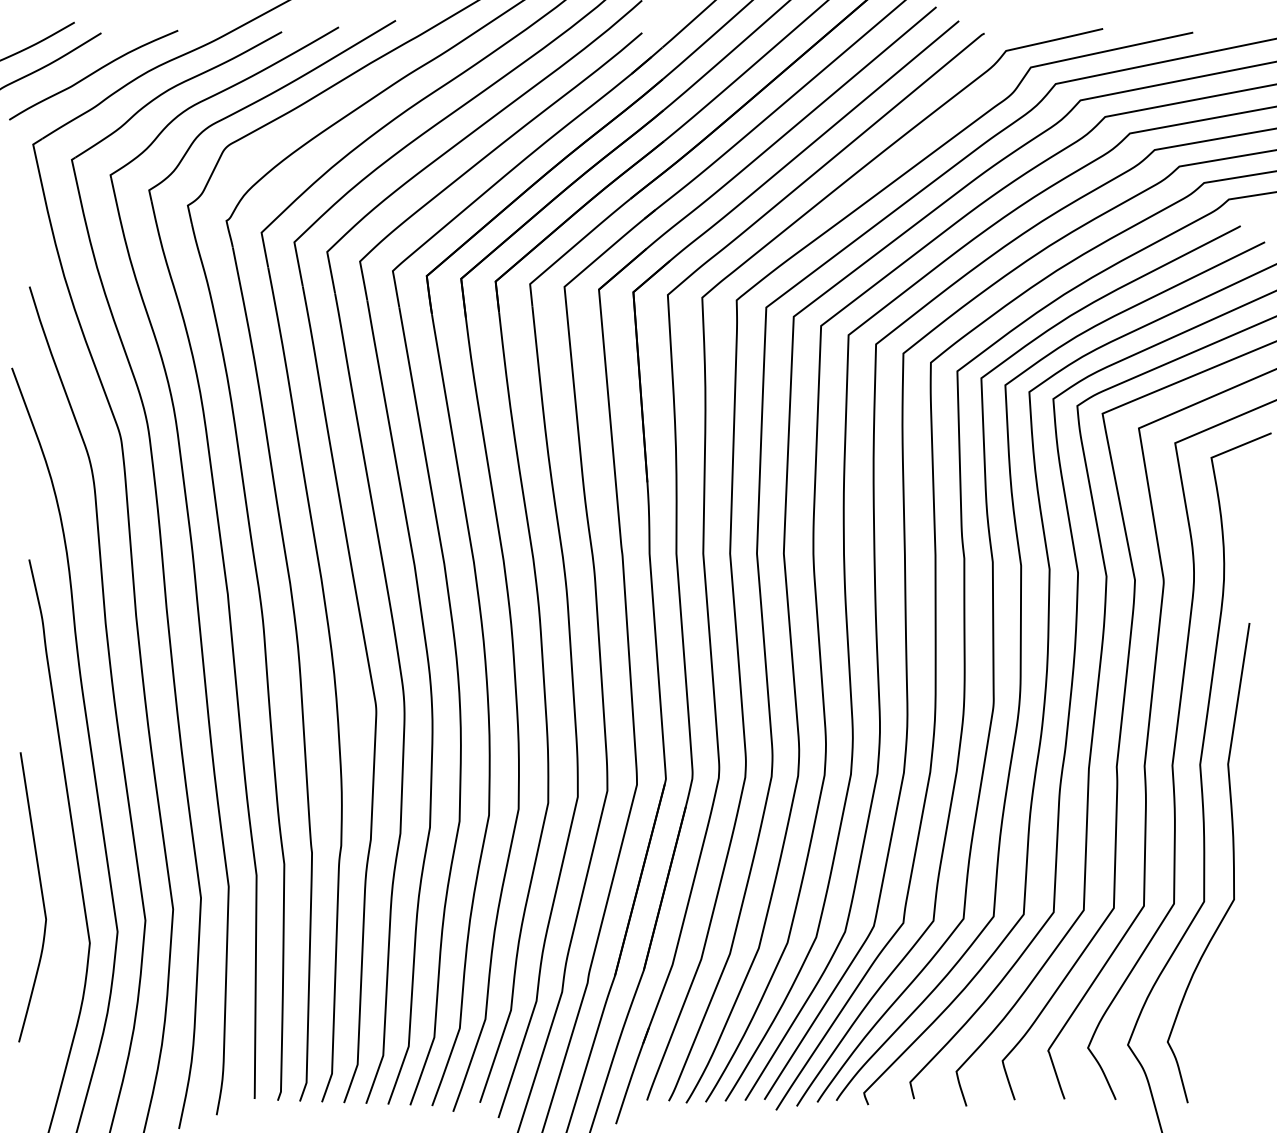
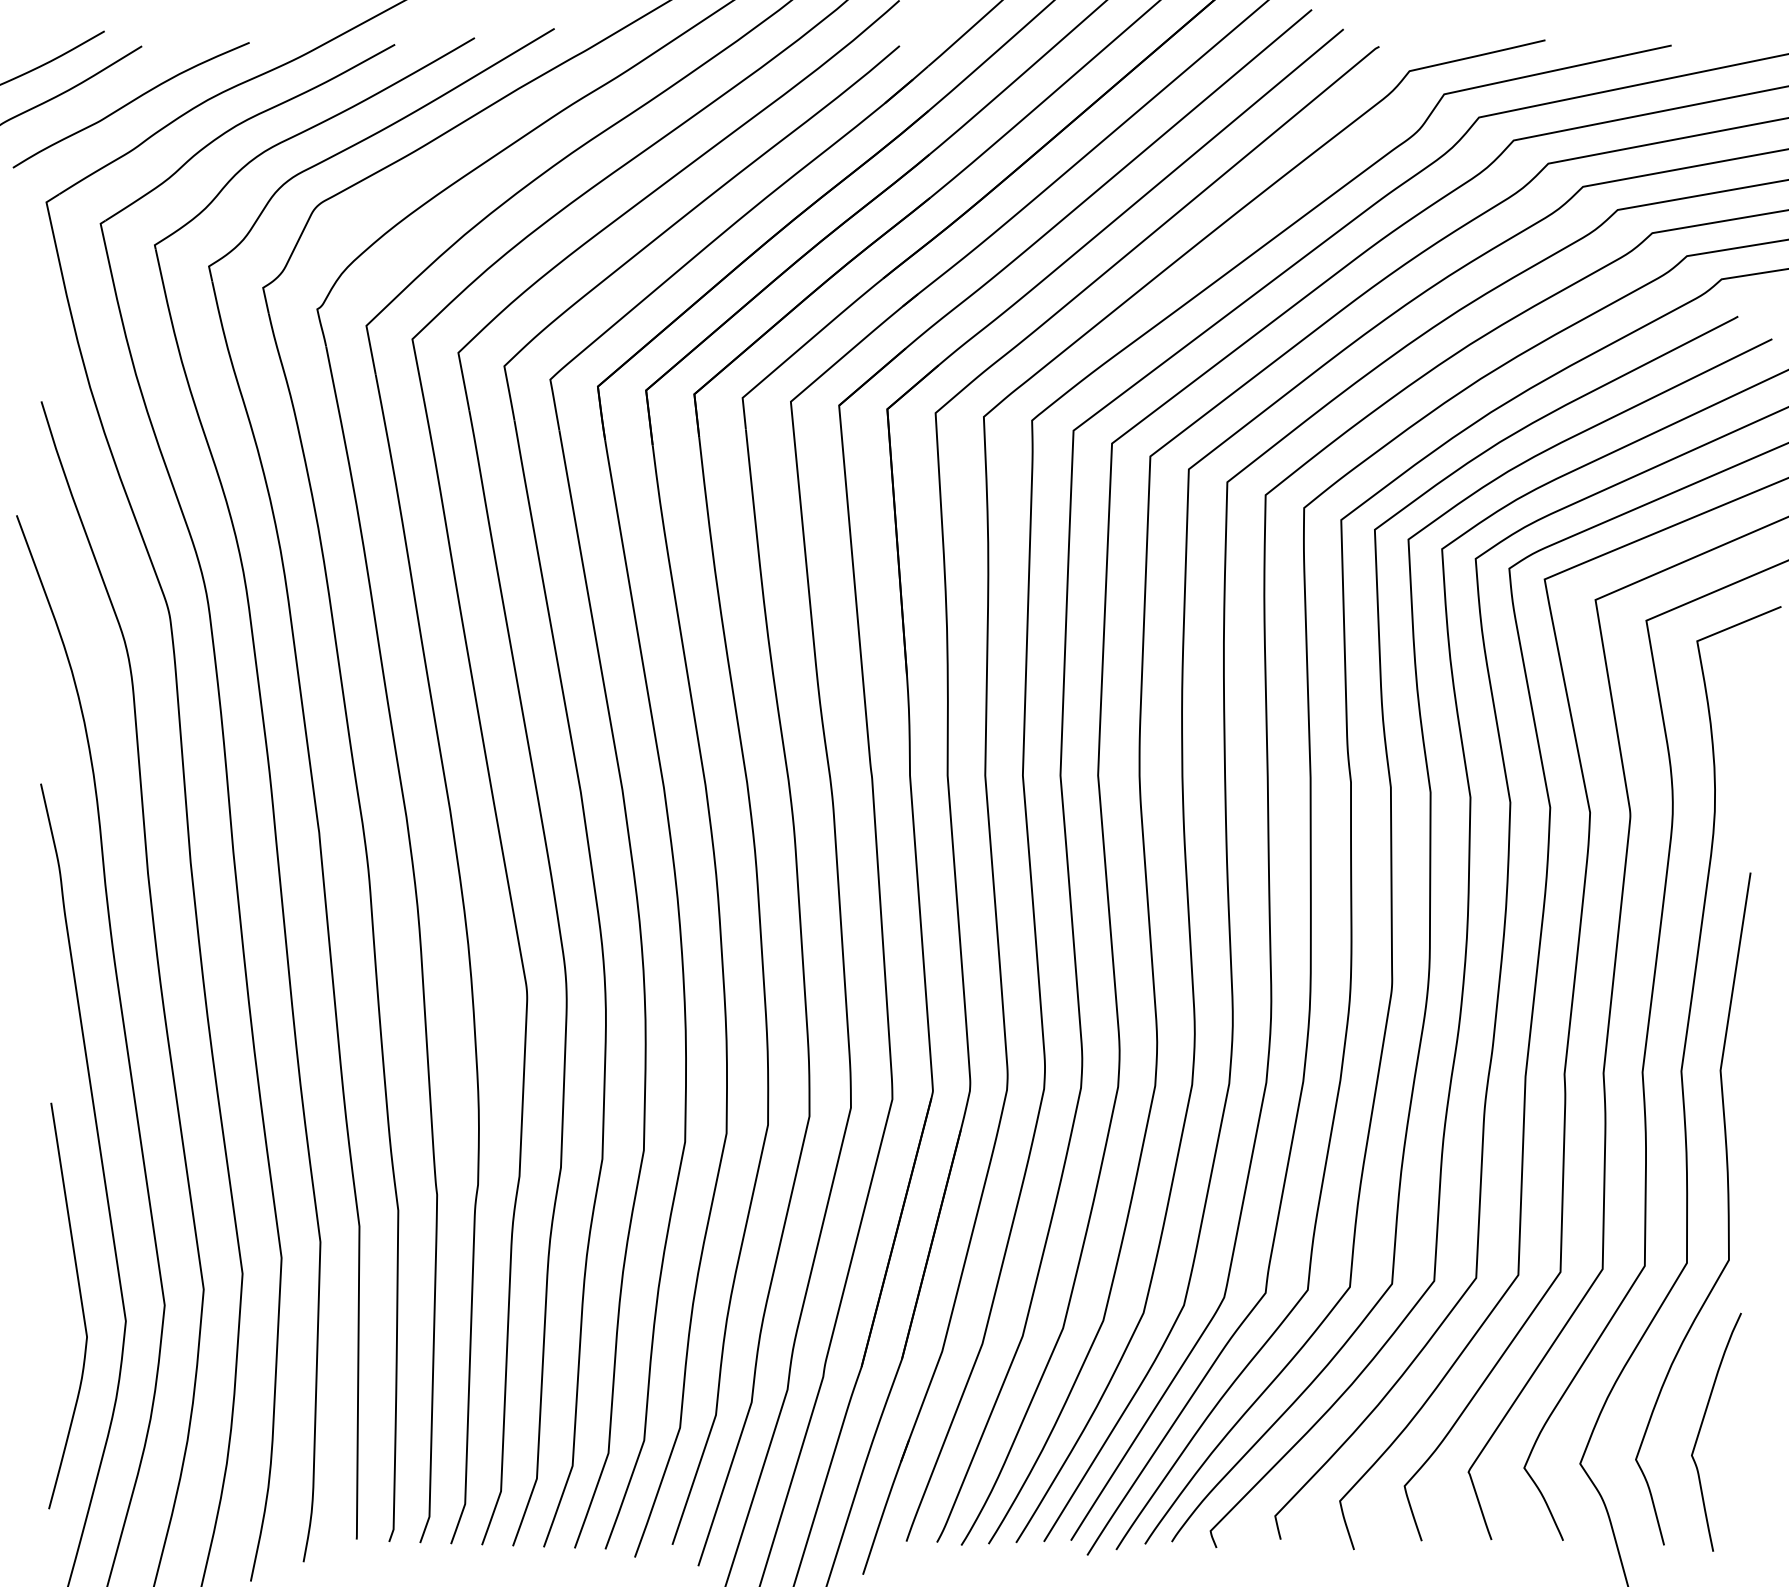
curve: (41, 897) -> (80, 1306), moved
curve: (1214, 1021) -> (1701, 1430), added

